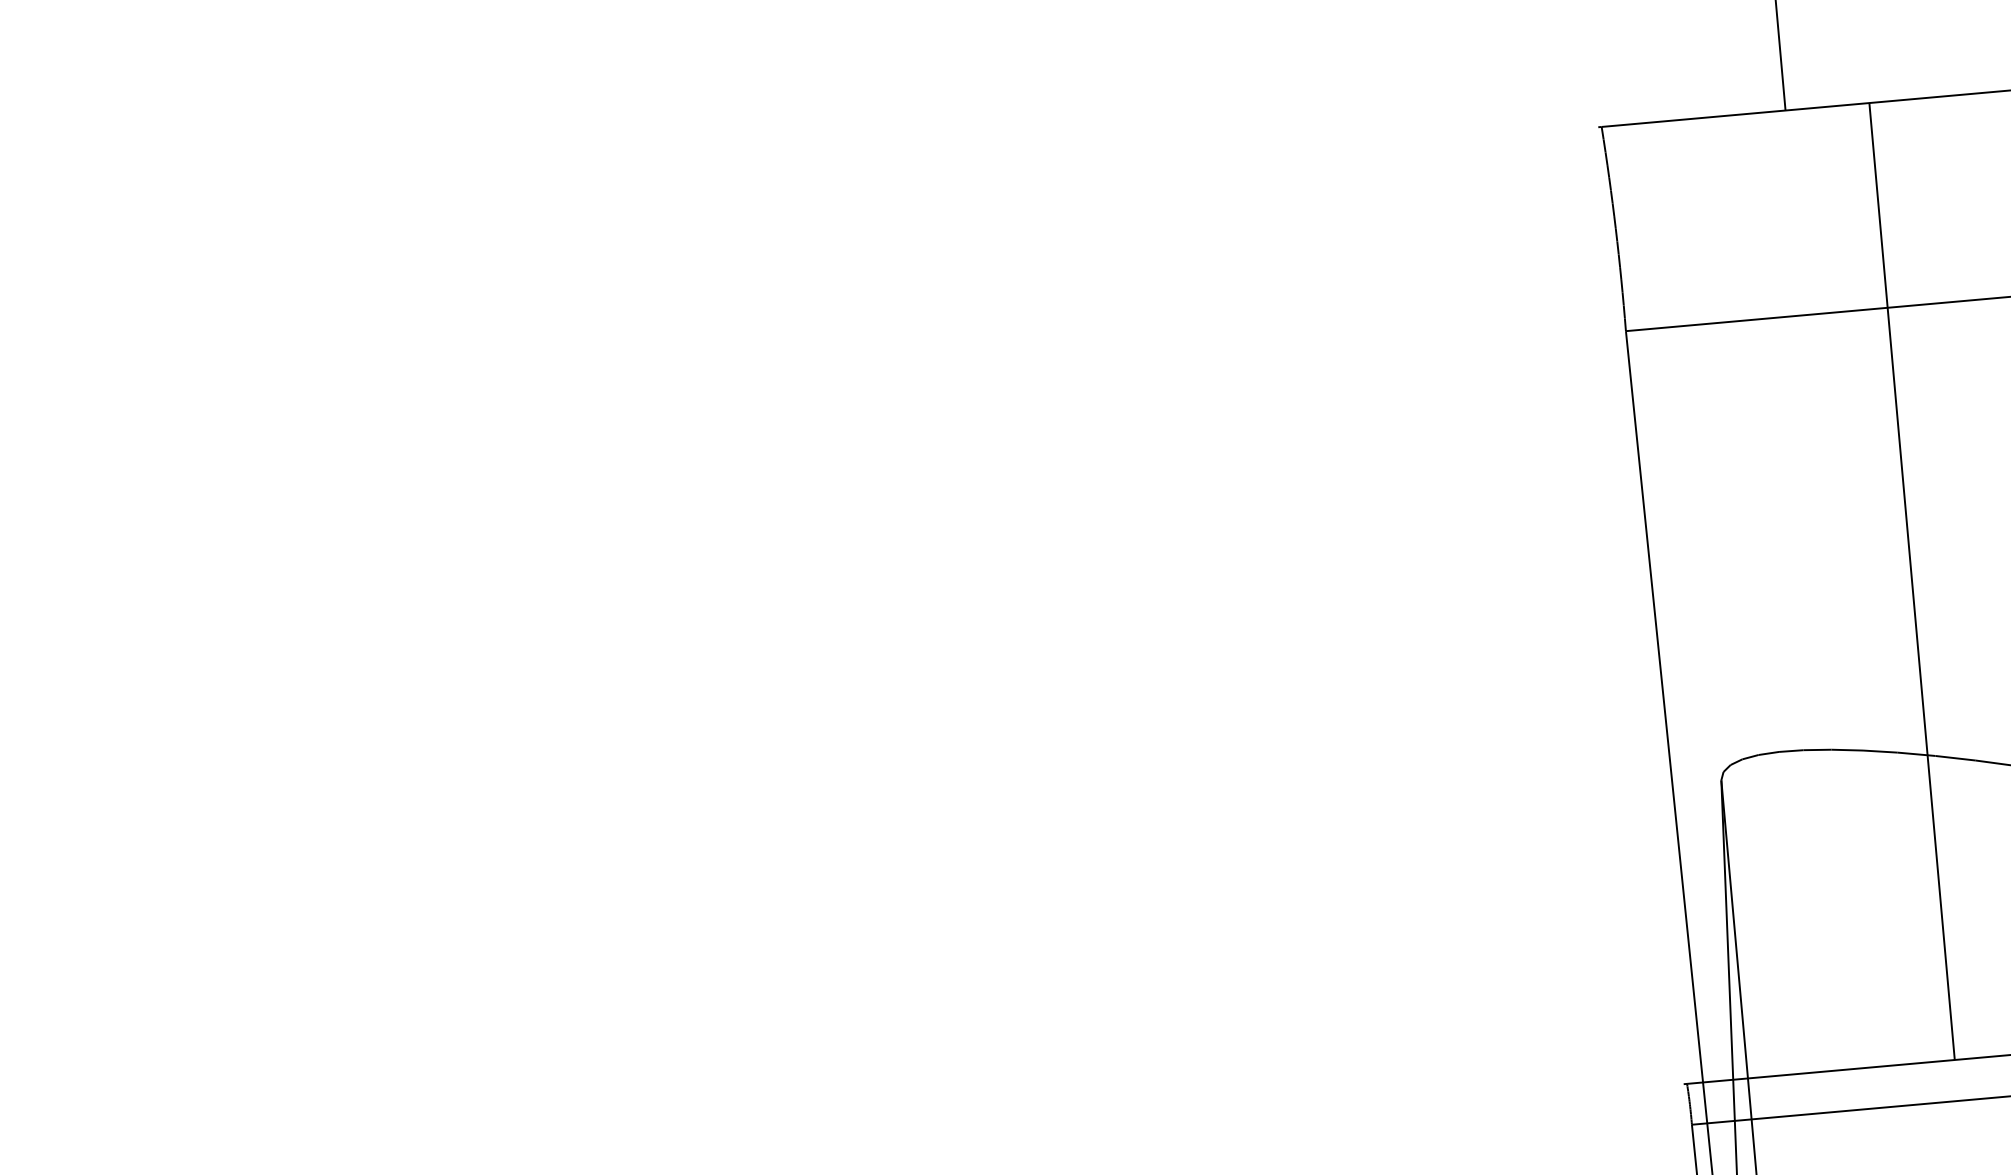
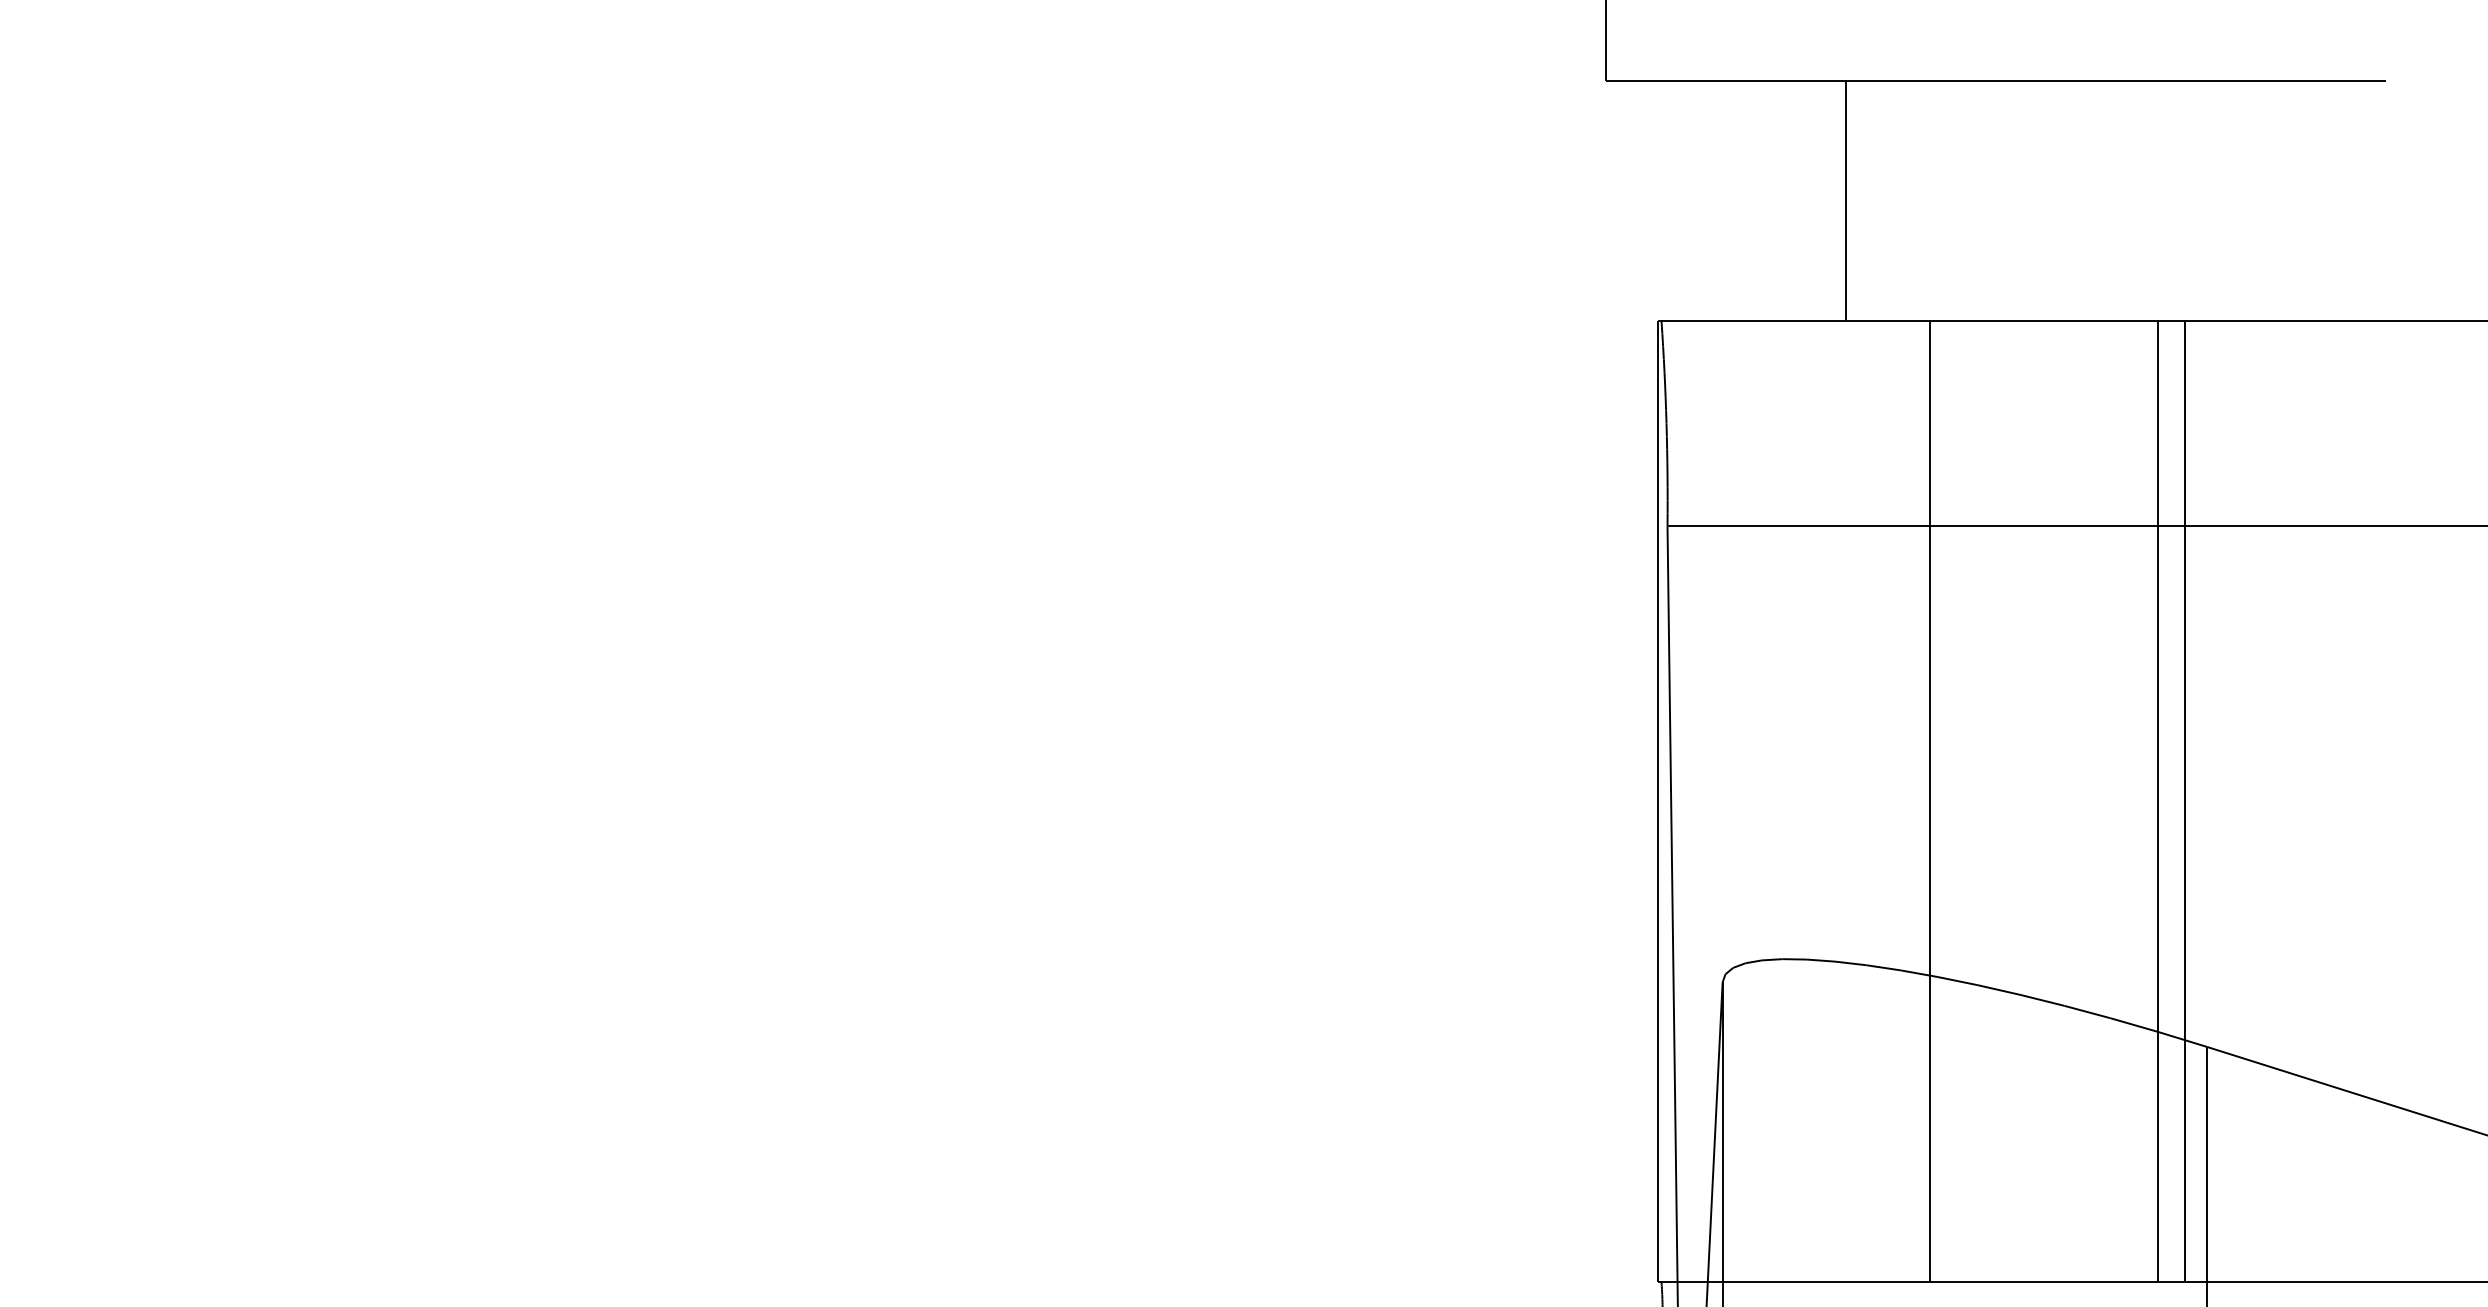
line: (1641, 604) -> (1658, 800), added

